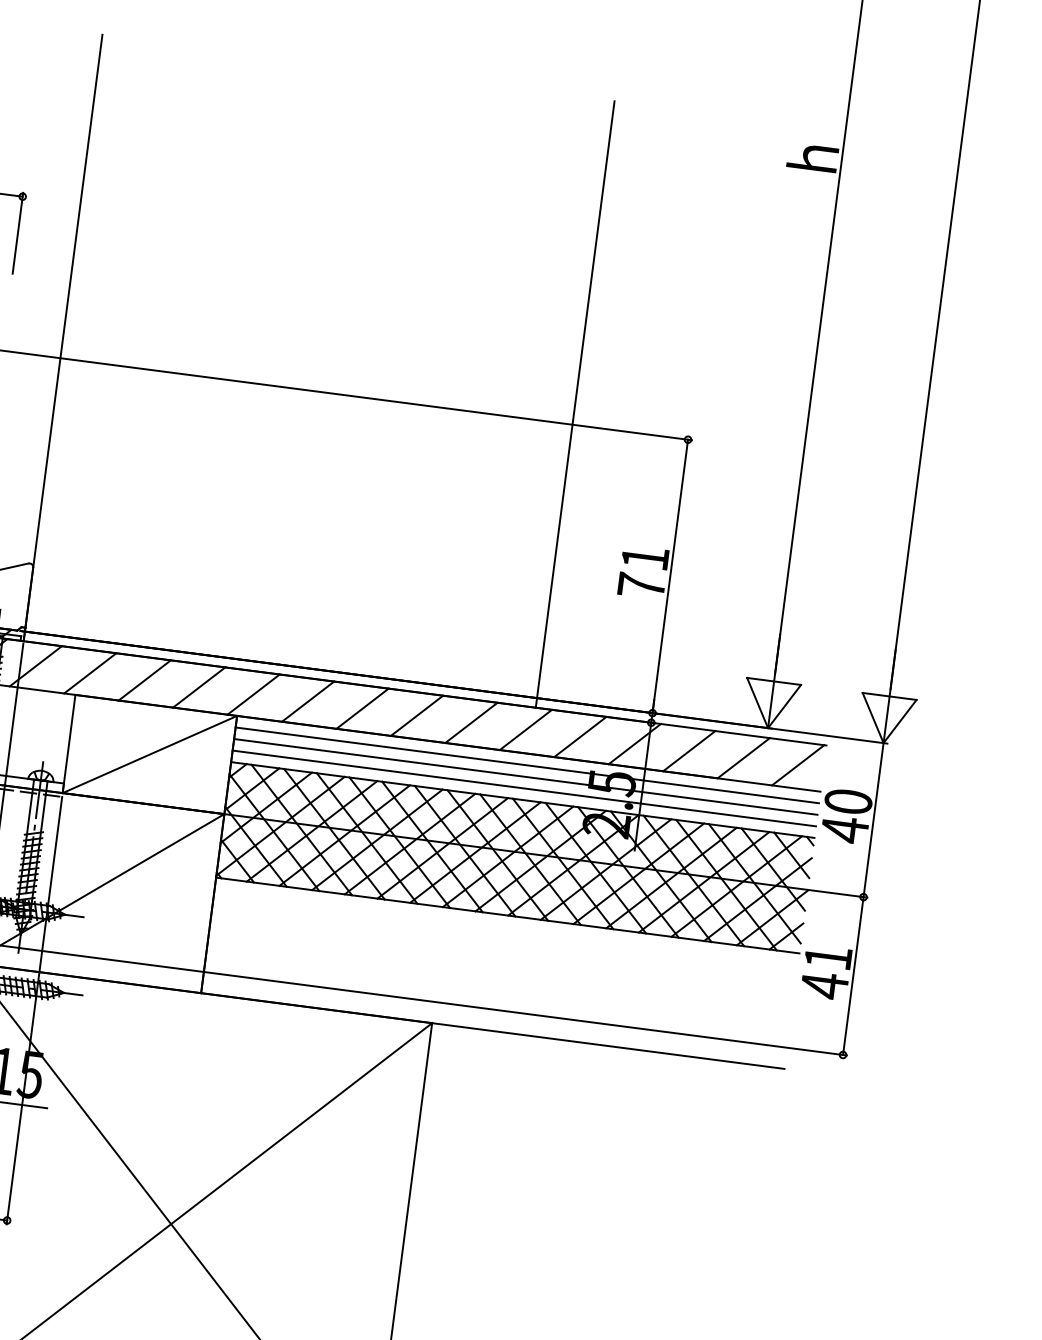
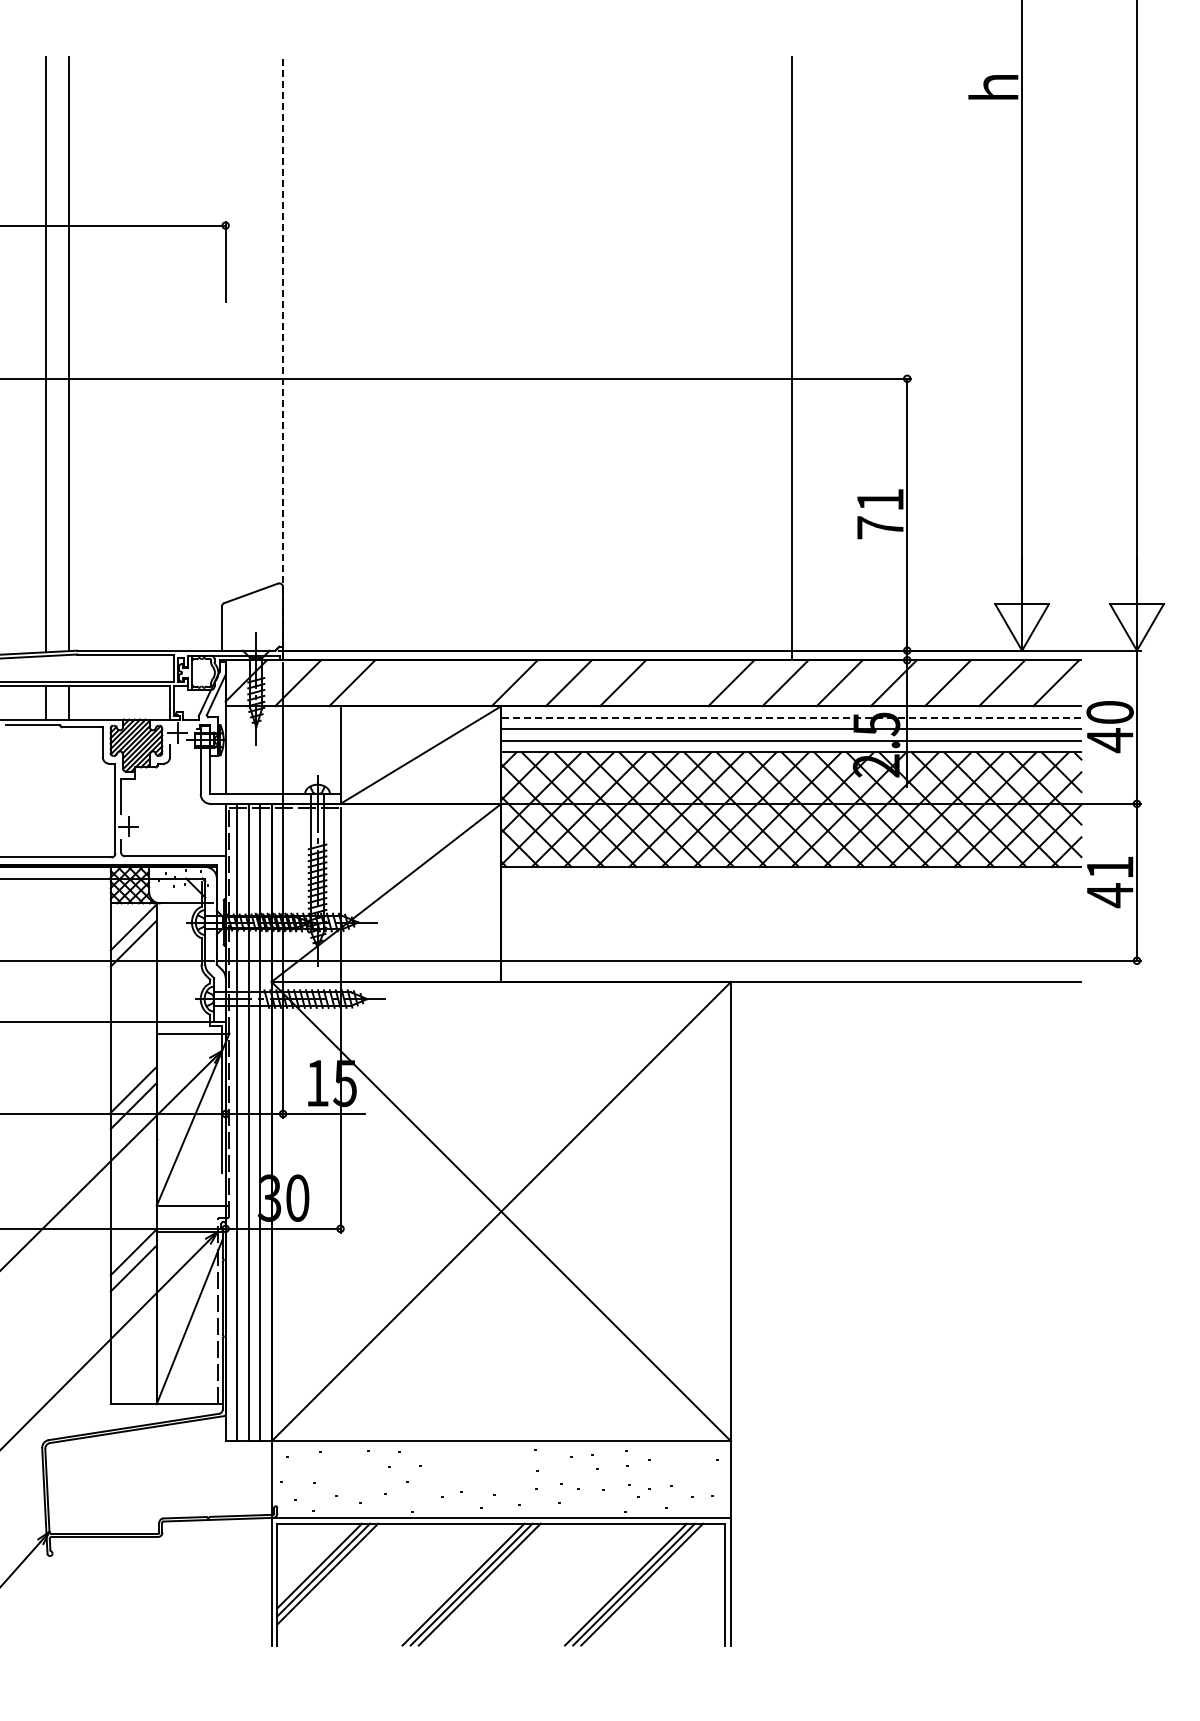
line: (63, 337) -> (283, 358), solid -> dashed
line: (144, 680) -> (406, 683), removed
line: (199, 687) -> (460, 683), removed
line: (417, 716) -> (677, 683), removed
line: (526, 765) -> (790, 717), solid -> dashed

